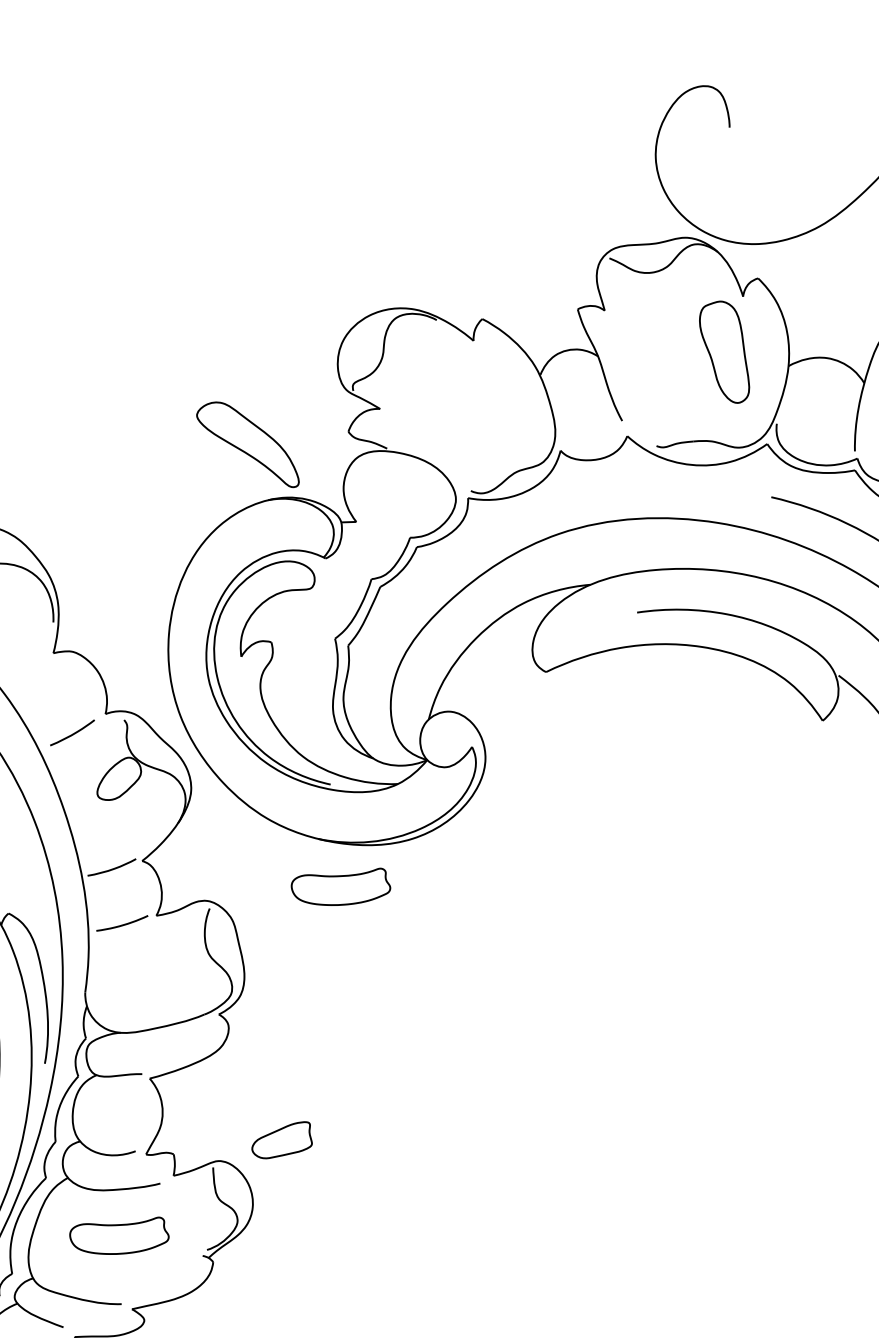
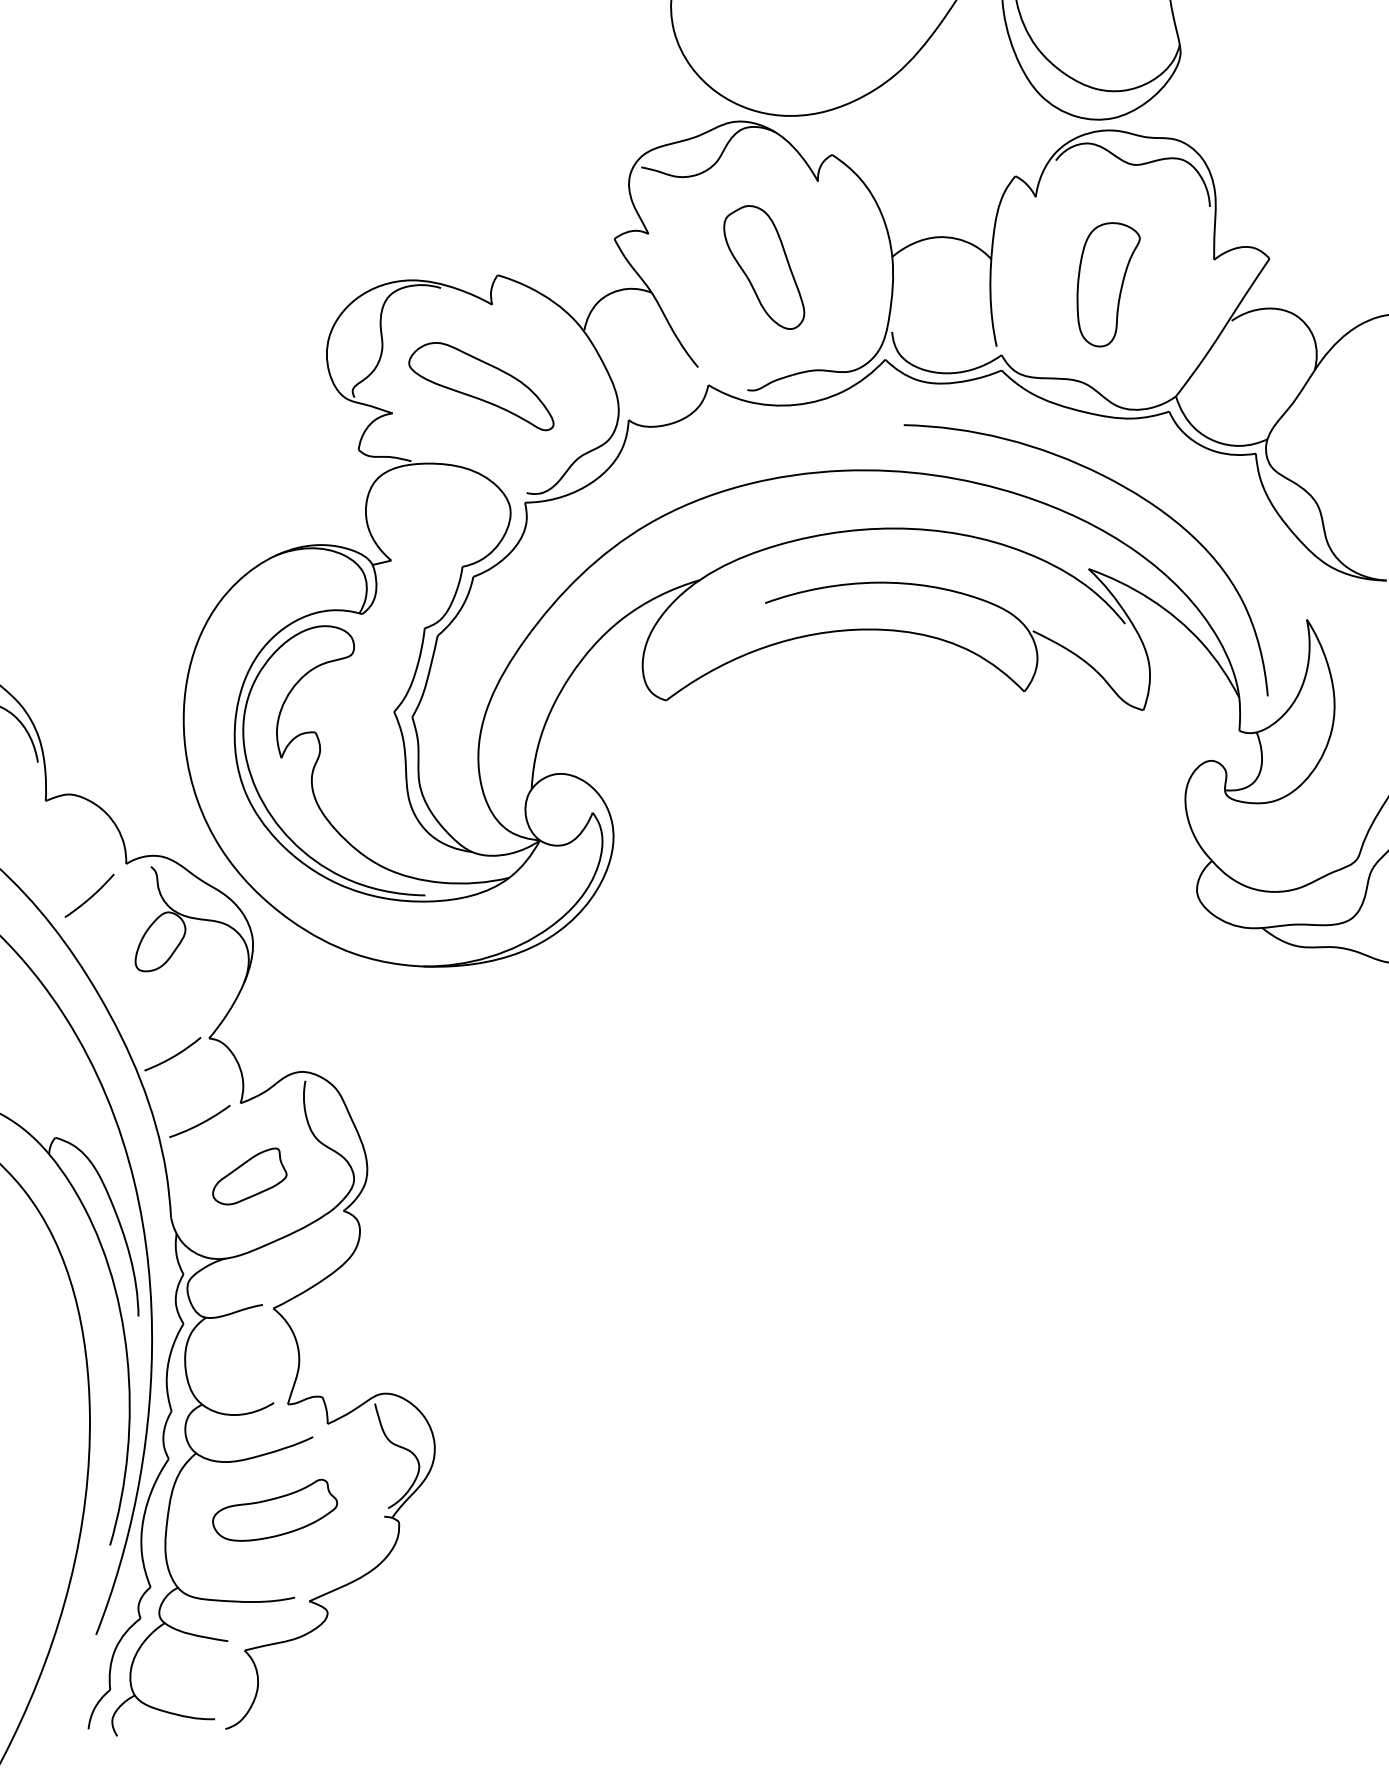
part: (725, 351) -> (764, 267), moved
part: (249, 443) -> (481, 386), moved
part: (341, 884) -> (464, 1017), removed
part: (283, 1139) -> (249, 1176), moved

